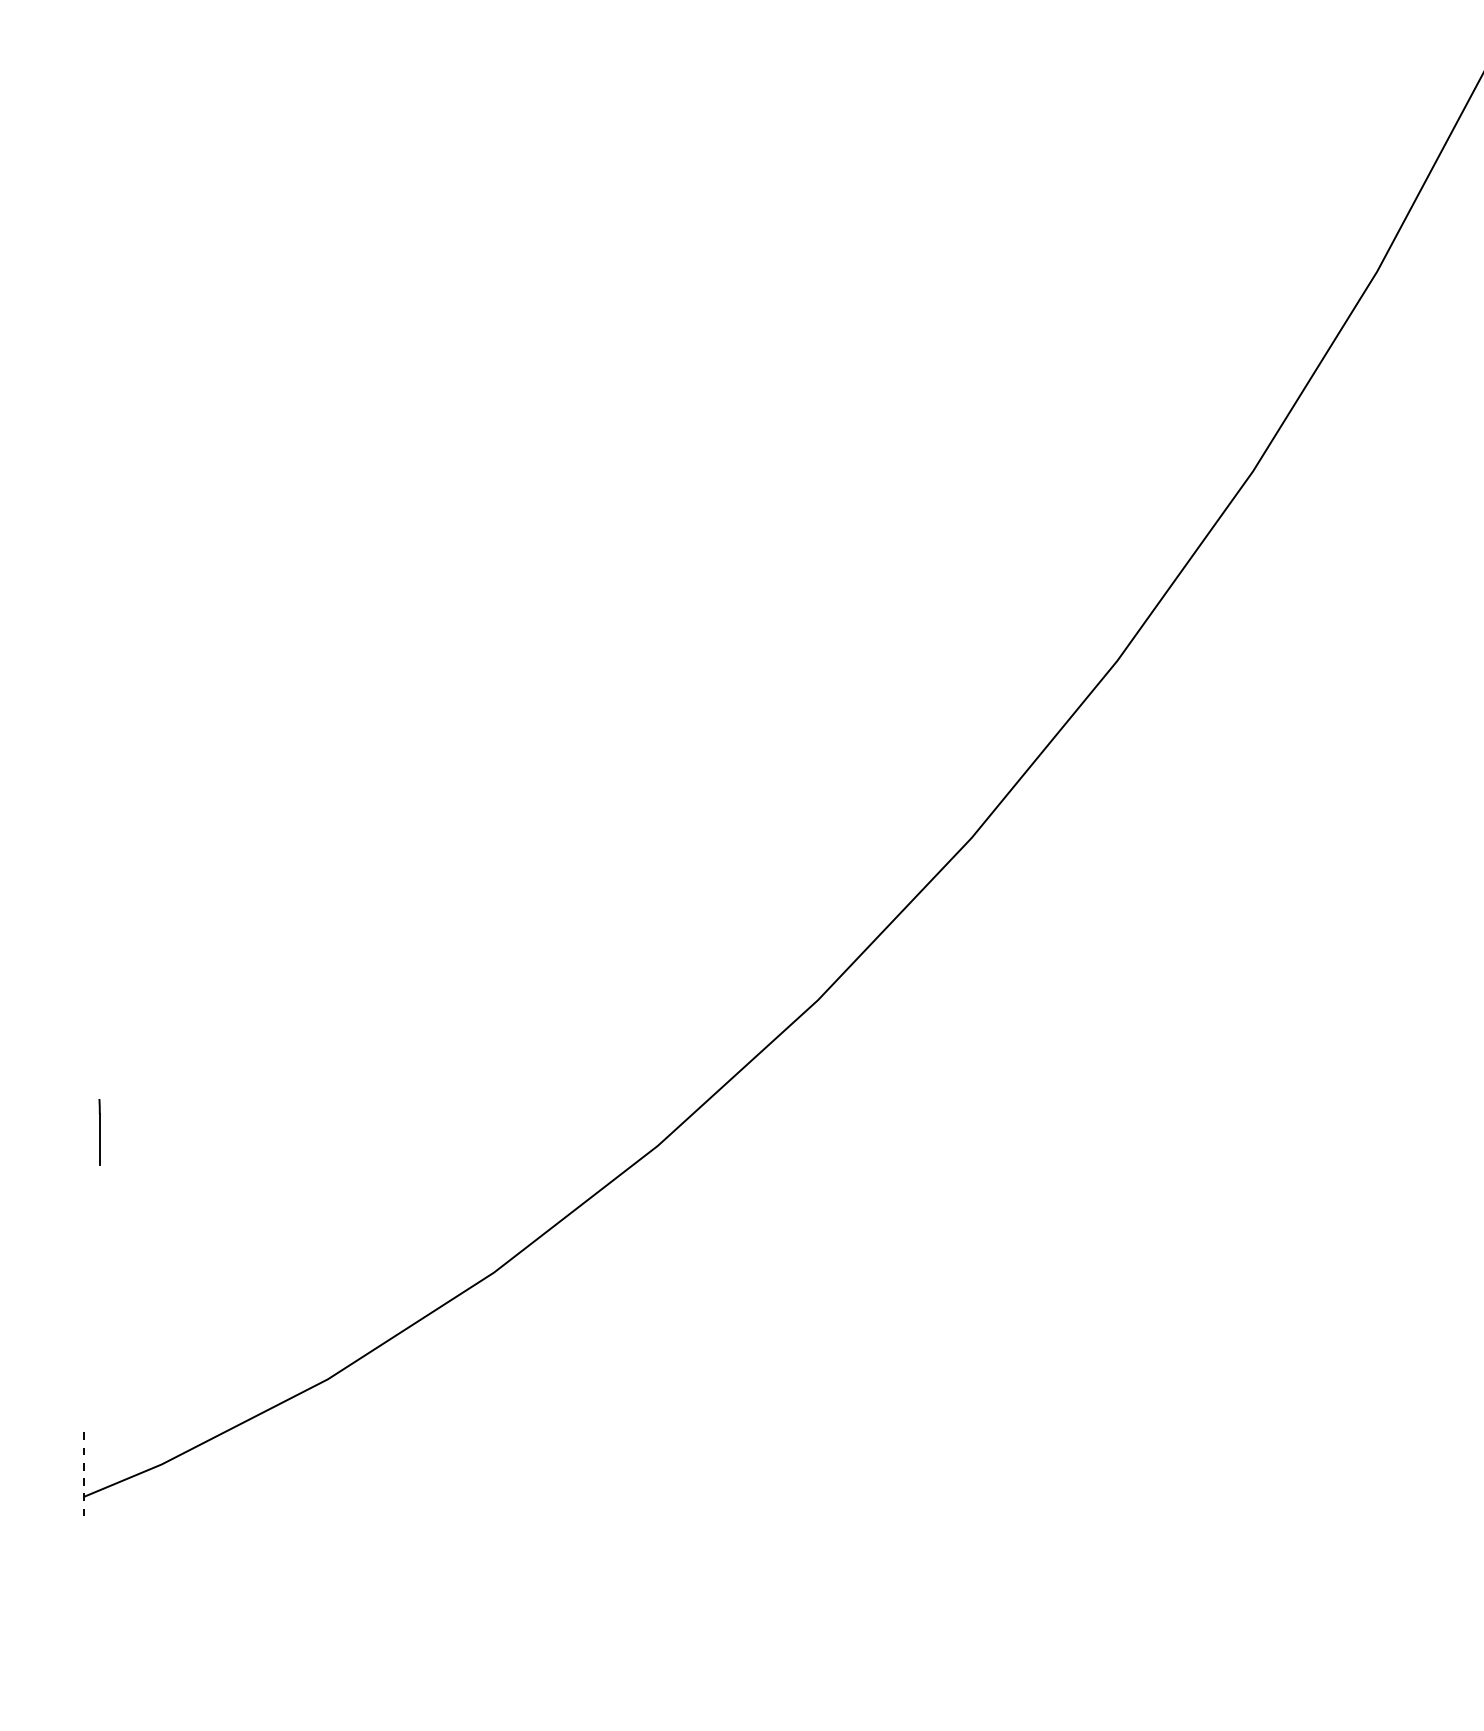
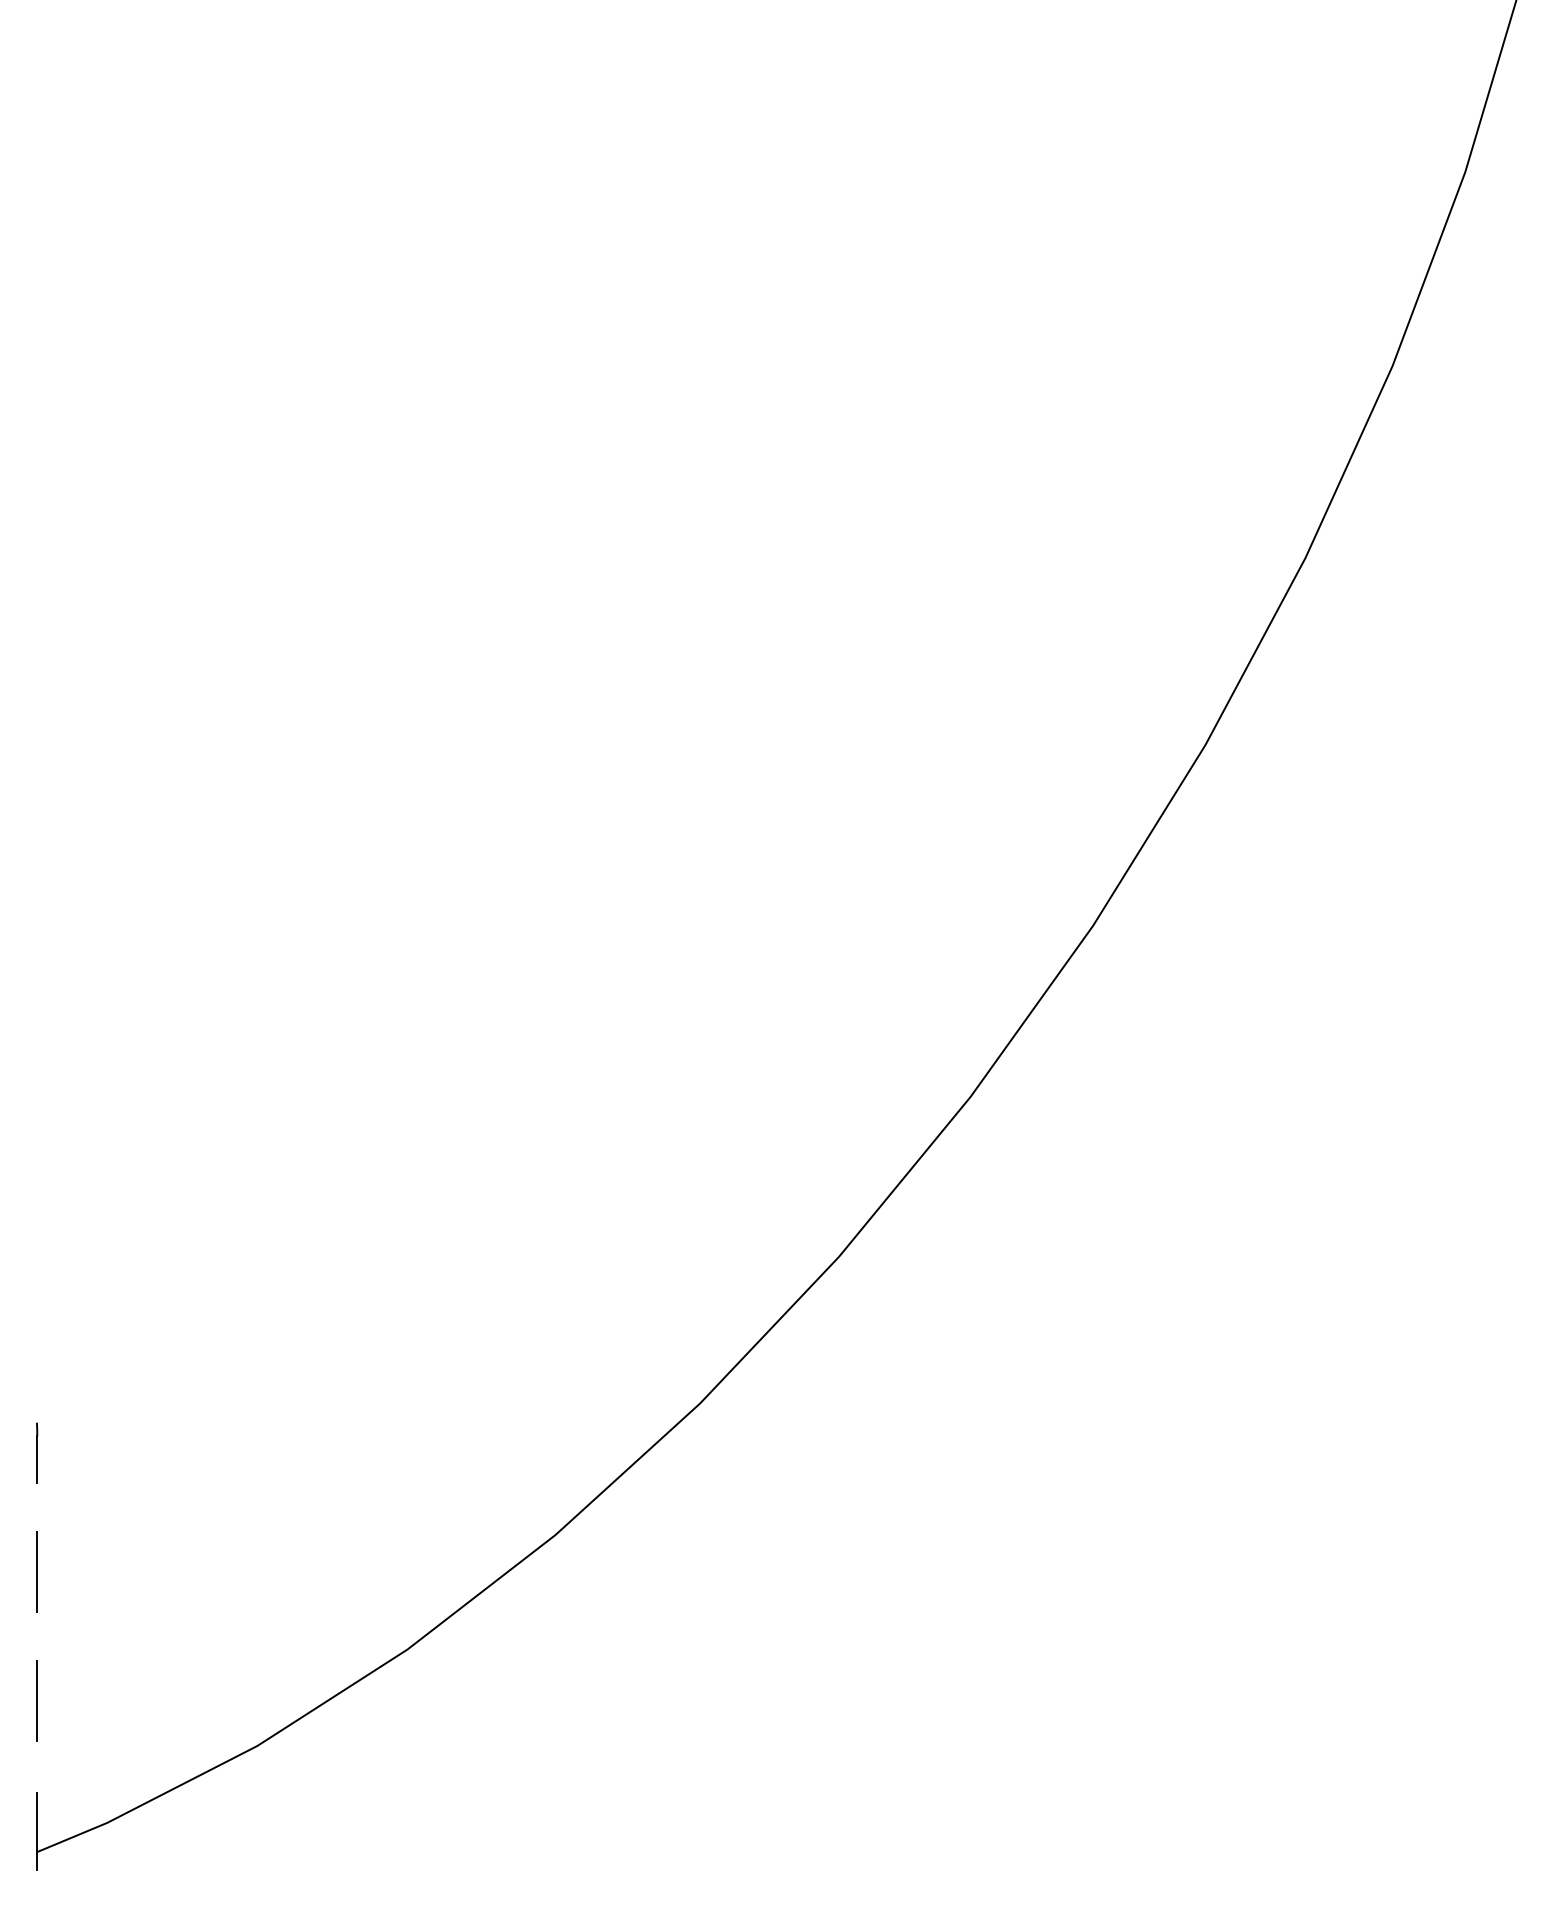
line: (100, 1131) -> (37, 1452), moved
line: (84, 1186) -> (37, 1571), added
line: (84, 1328) -> (37, 1700), added
line: (84, 1472) -> (37, 1830), dashed -> solid

